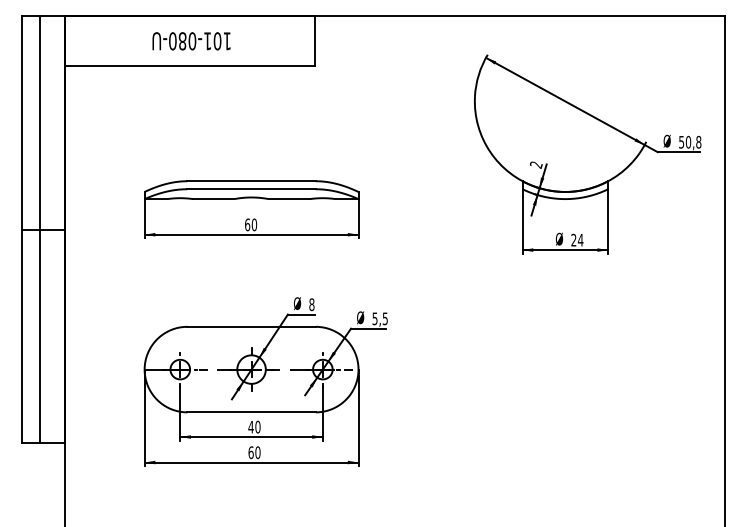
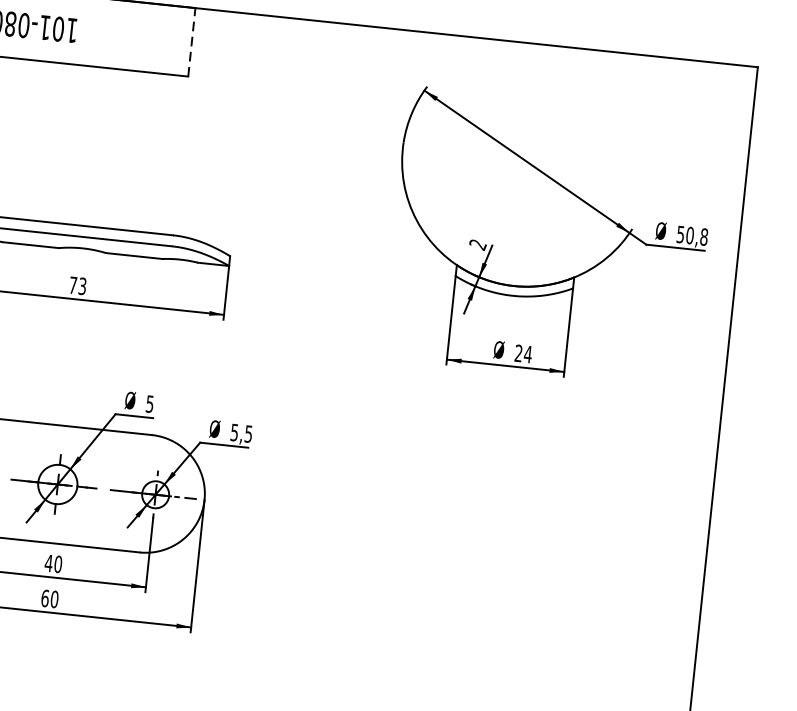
line: (314, 40) -> (191, 42), solid -> dashed
text: (251, 224) -> (78, 285), 60 -> 73
text: (311, 304) -> (149, 403), 8 -> 5

